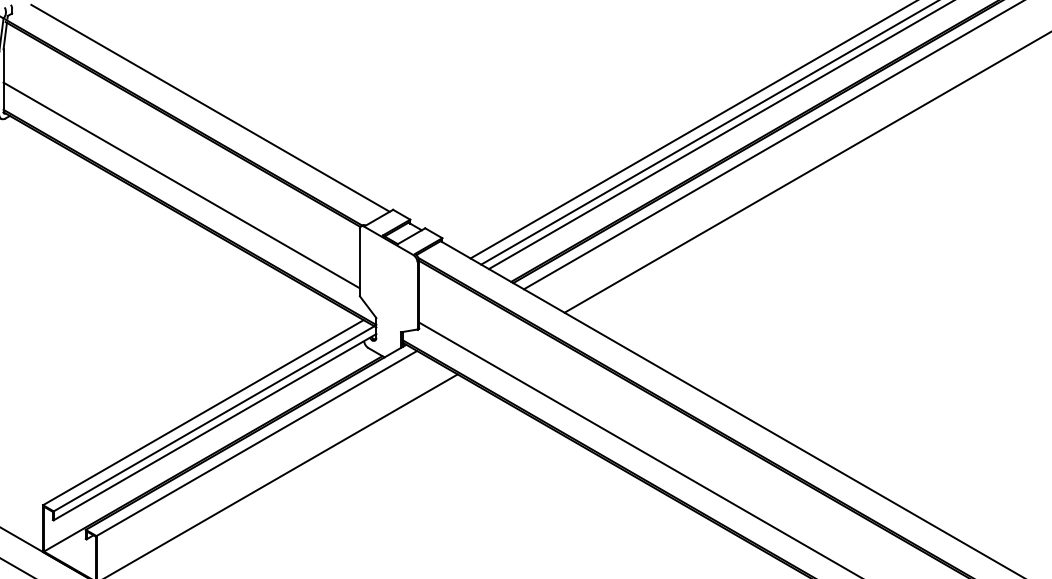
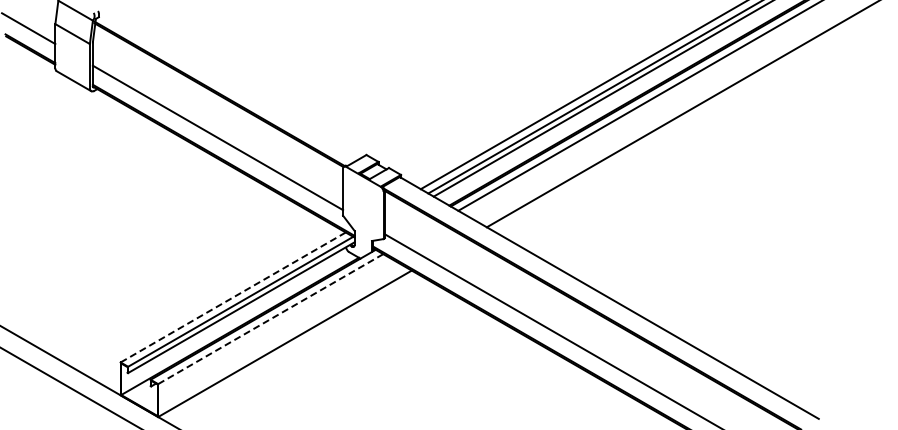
line: (210, 107) -> (238, 83), removed
line: (203, 412) -> (233, 297), solid -> dashed
line: (256, 444) -> (270, 319), solid -> dashed

